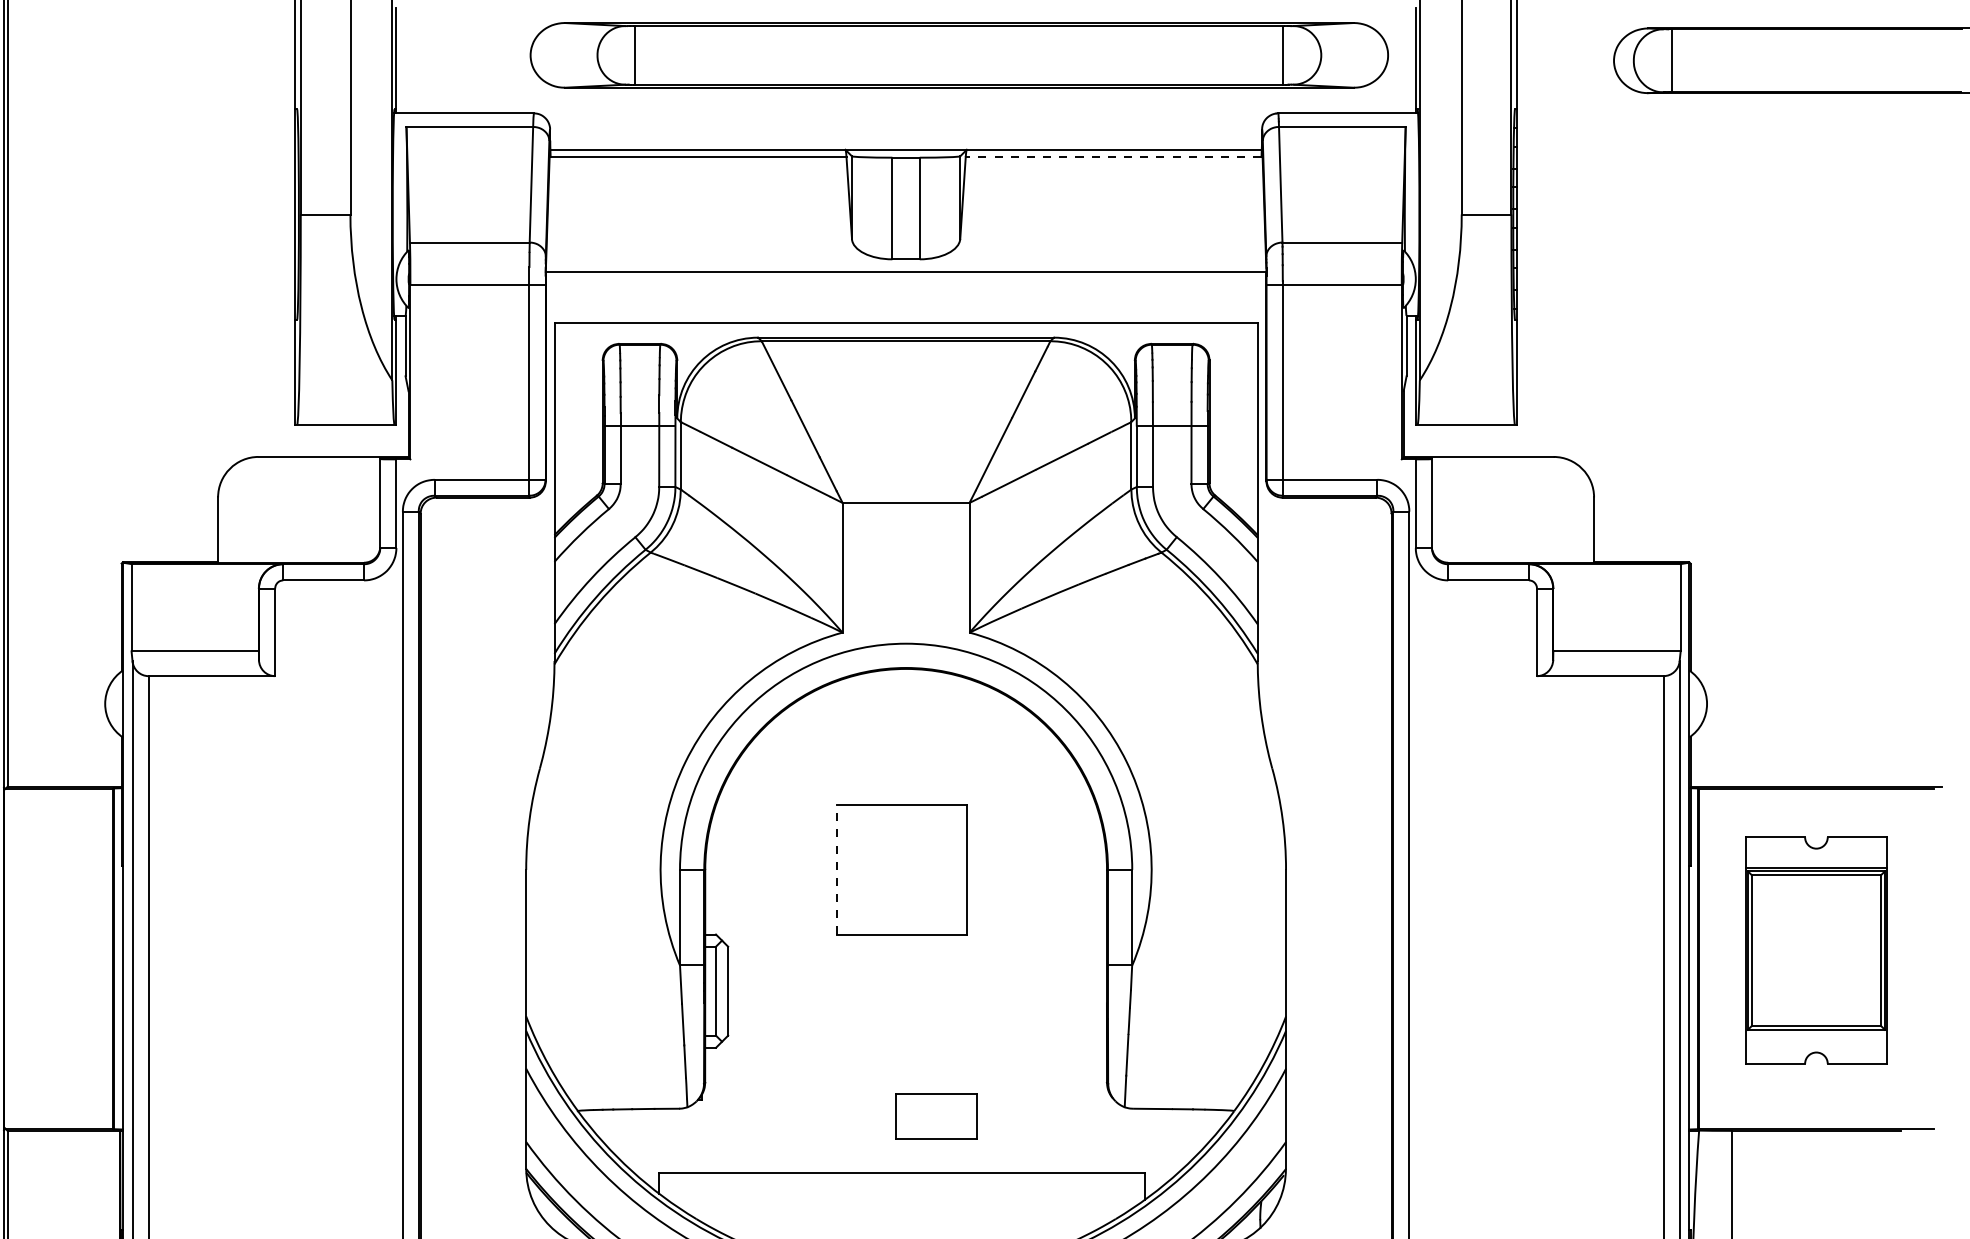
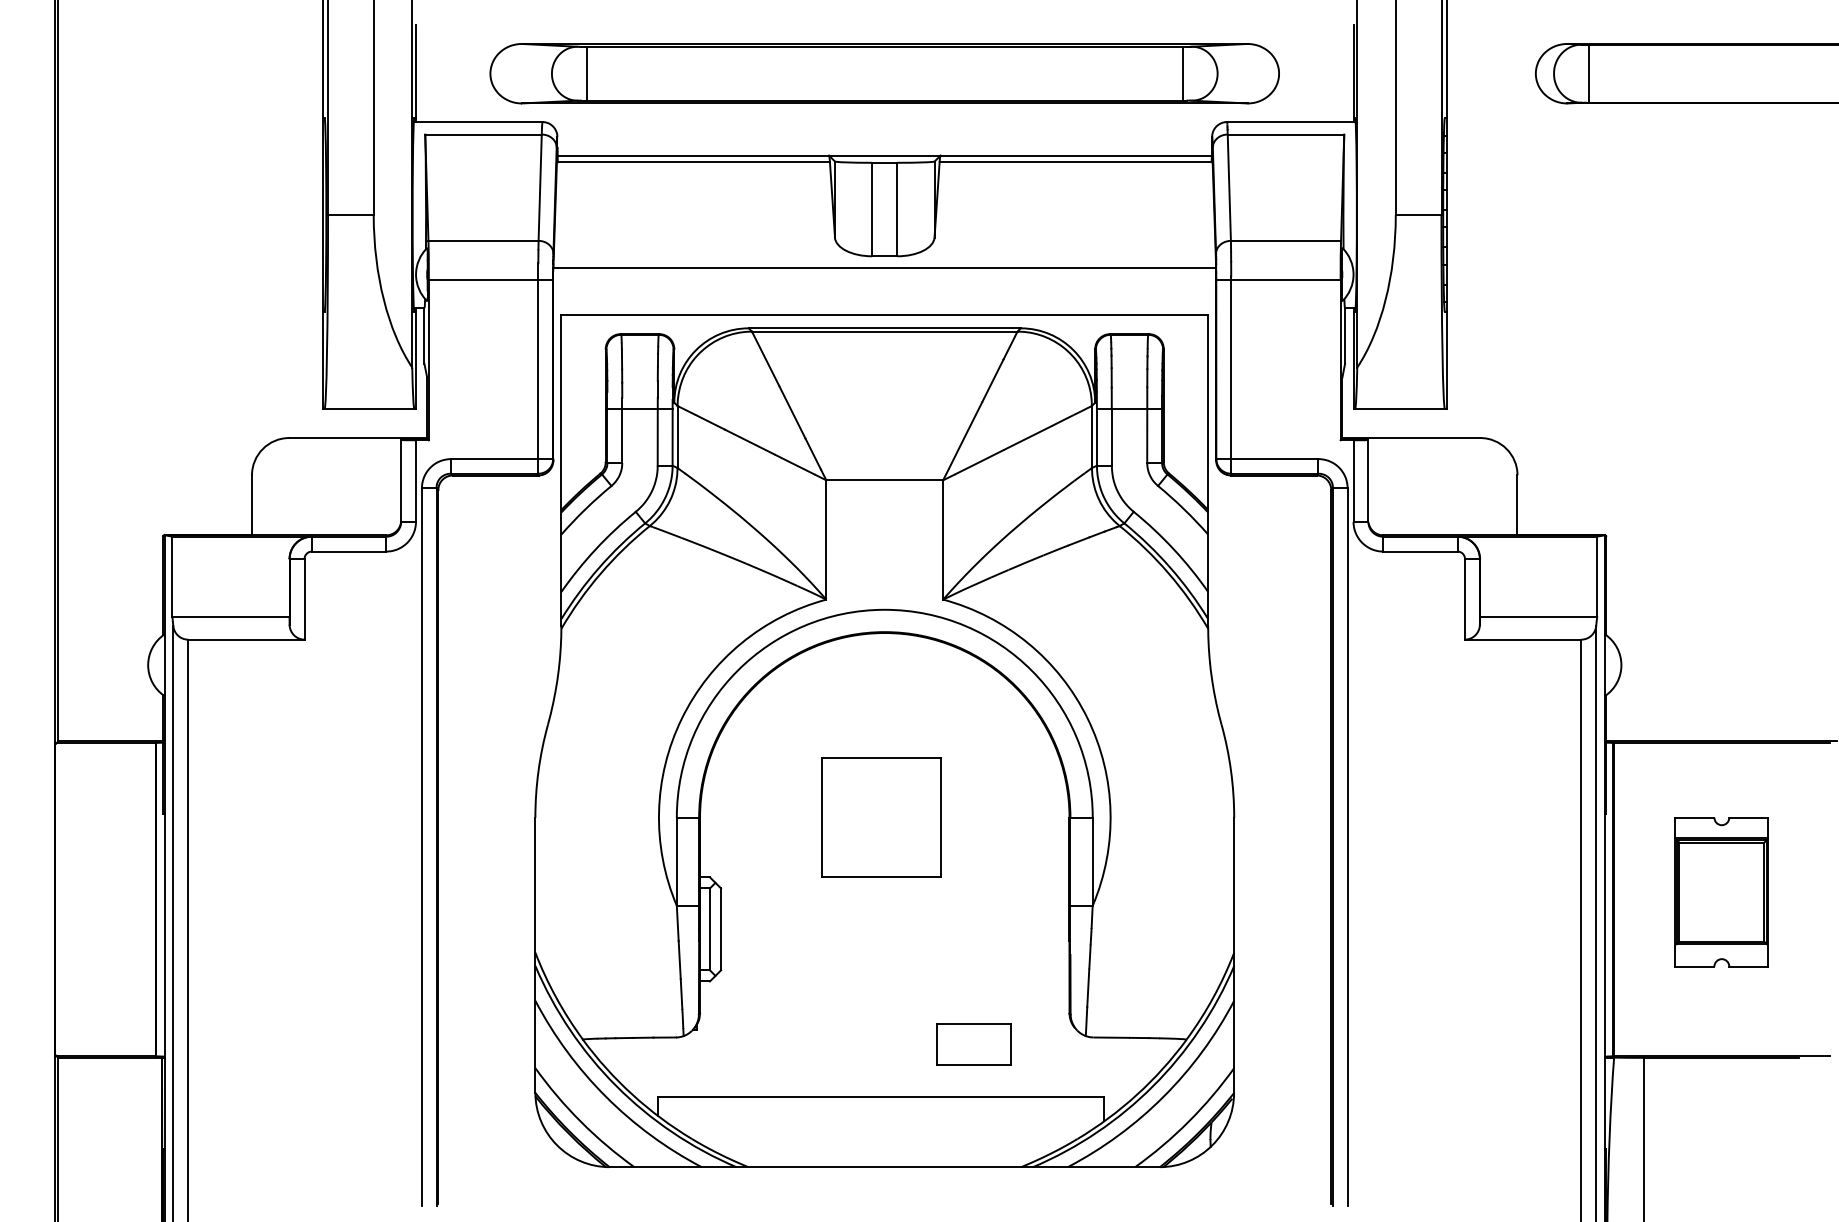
part: (959, 55) -> (884, 73), moved
line: (1113, 157) -> (1075, 162), dashed -> solid
line: (837, 869) -> (821, 817), dashed -> solid
part: (1815, 951) -> (1721, 892), size x0.71
part: (936, 1116) -> (973, 1044), moved

